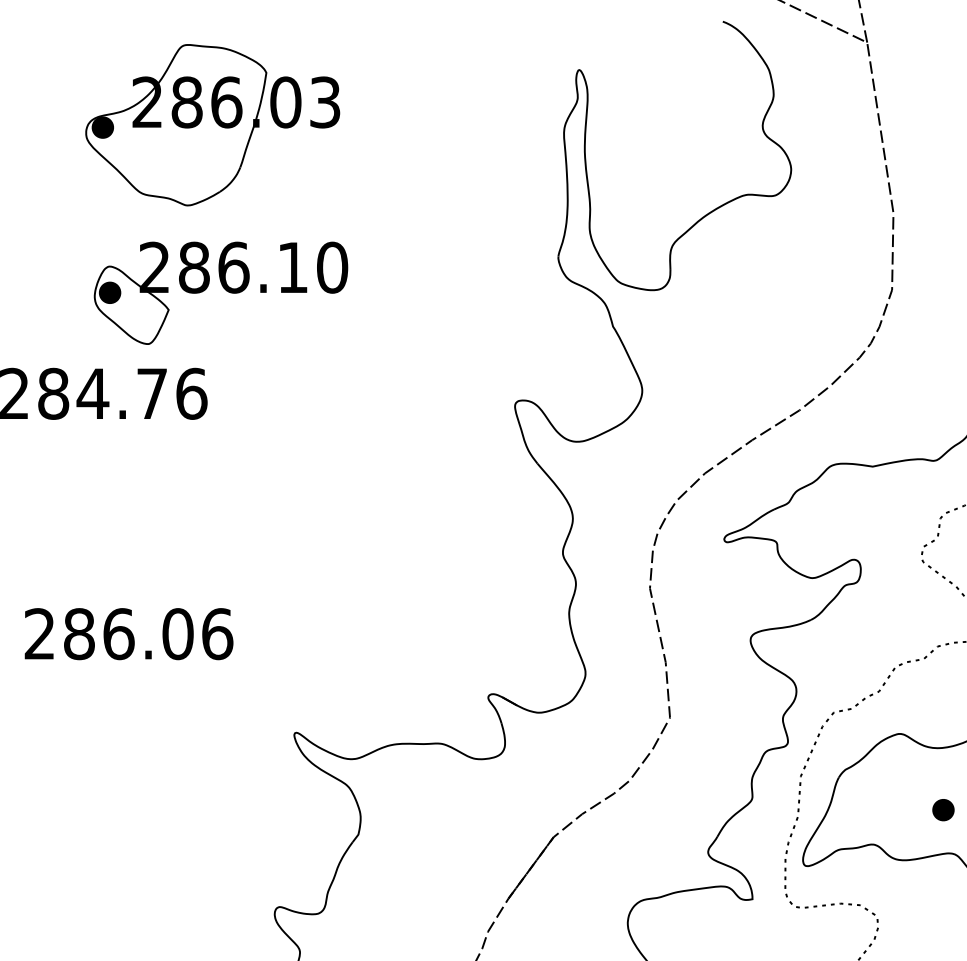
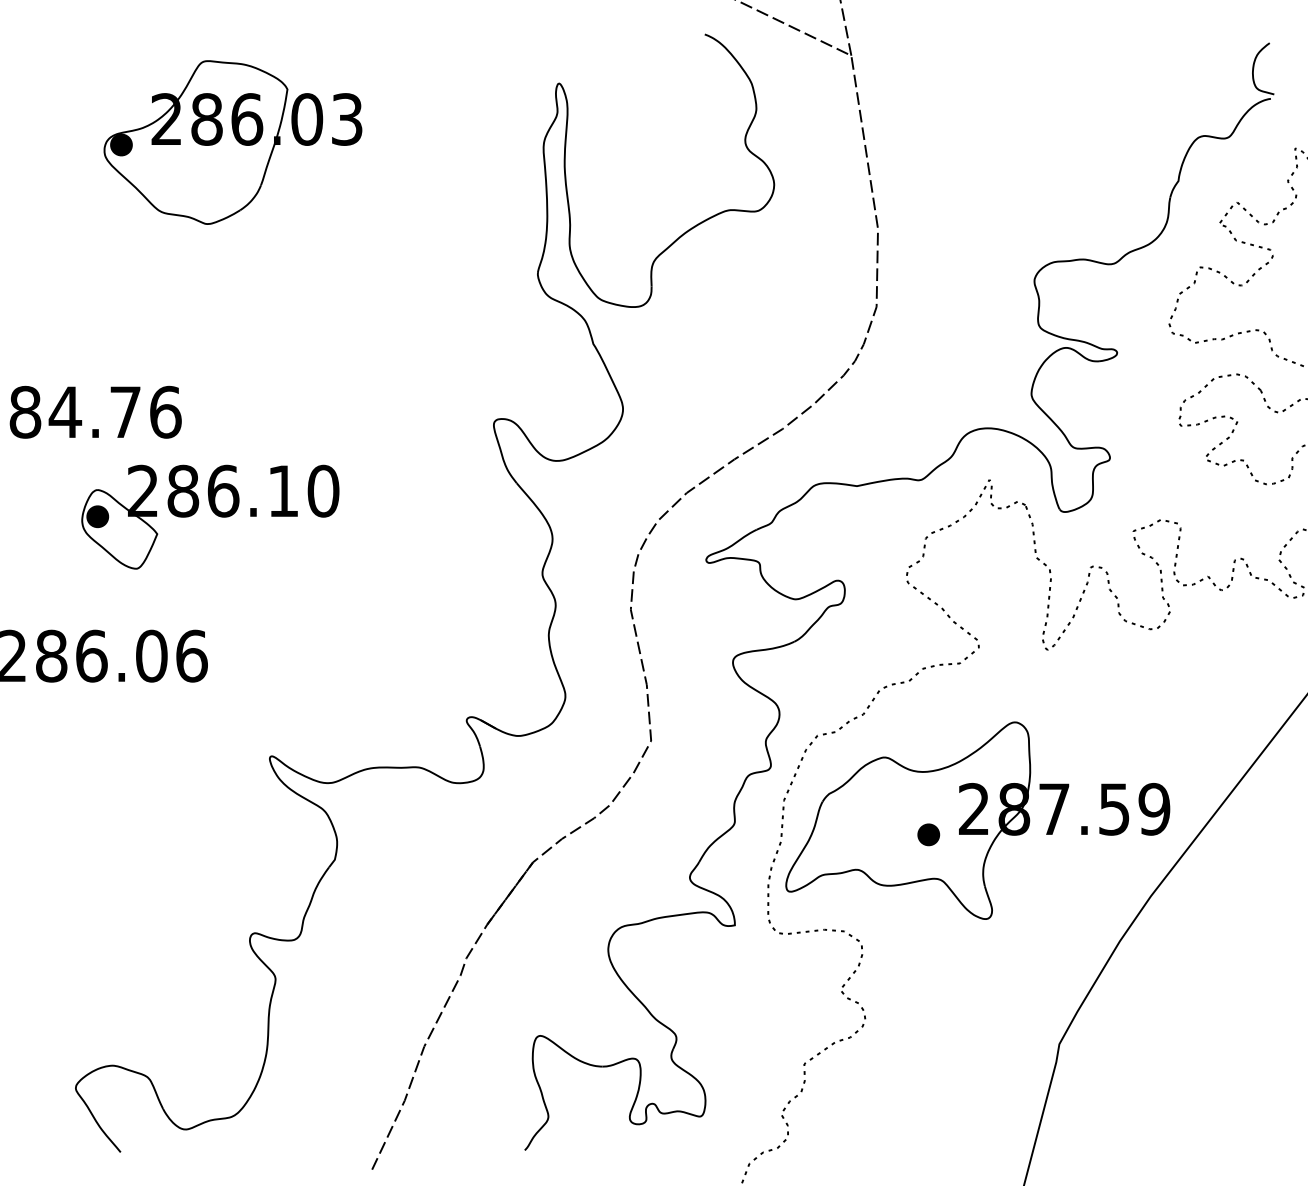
part: (212, 125) -> (232, 142), moved
part: (221, 292) -> (210, 516), moved

